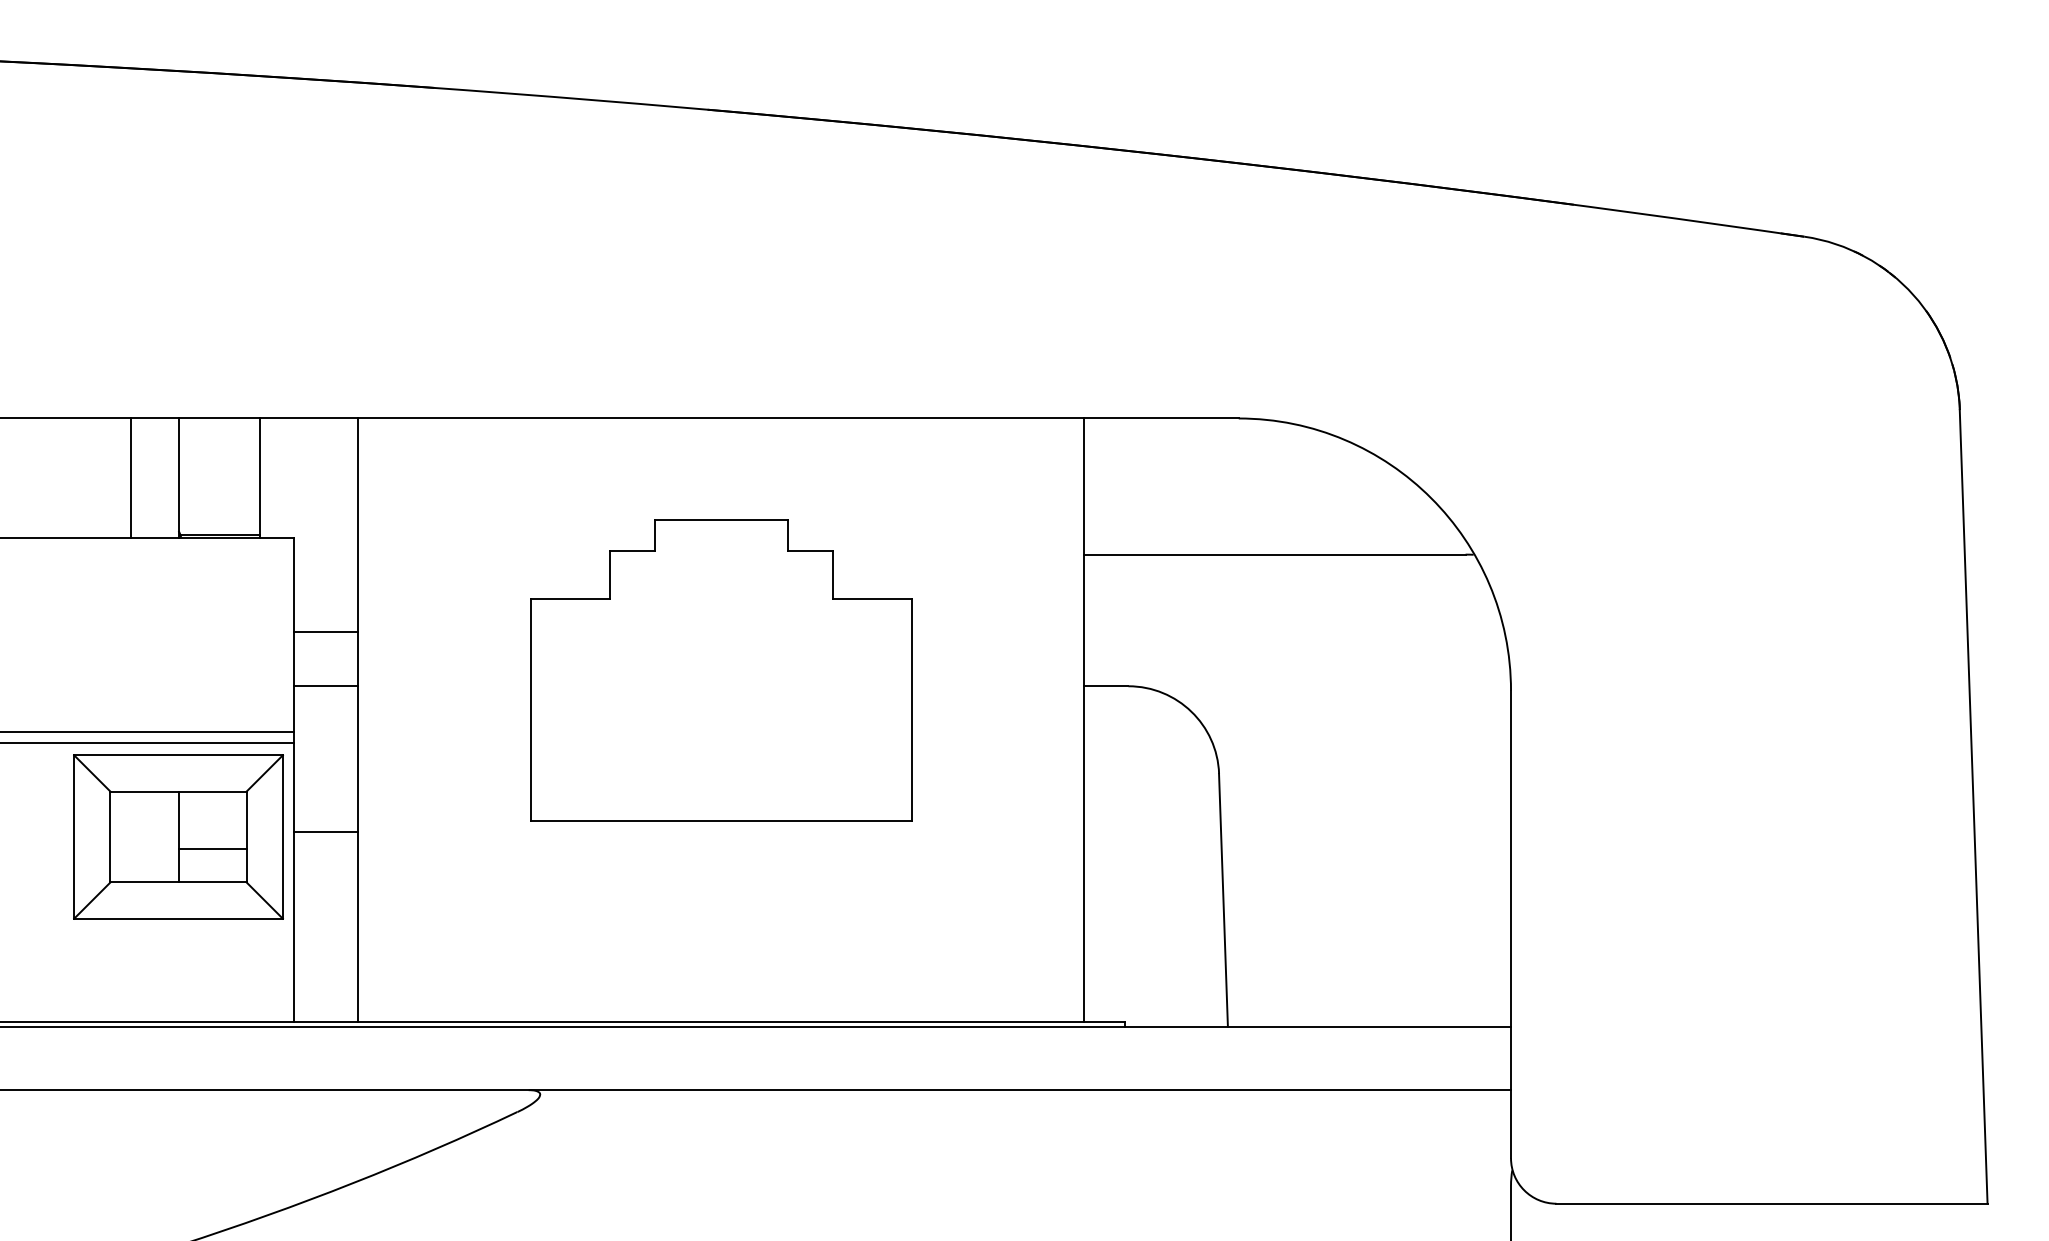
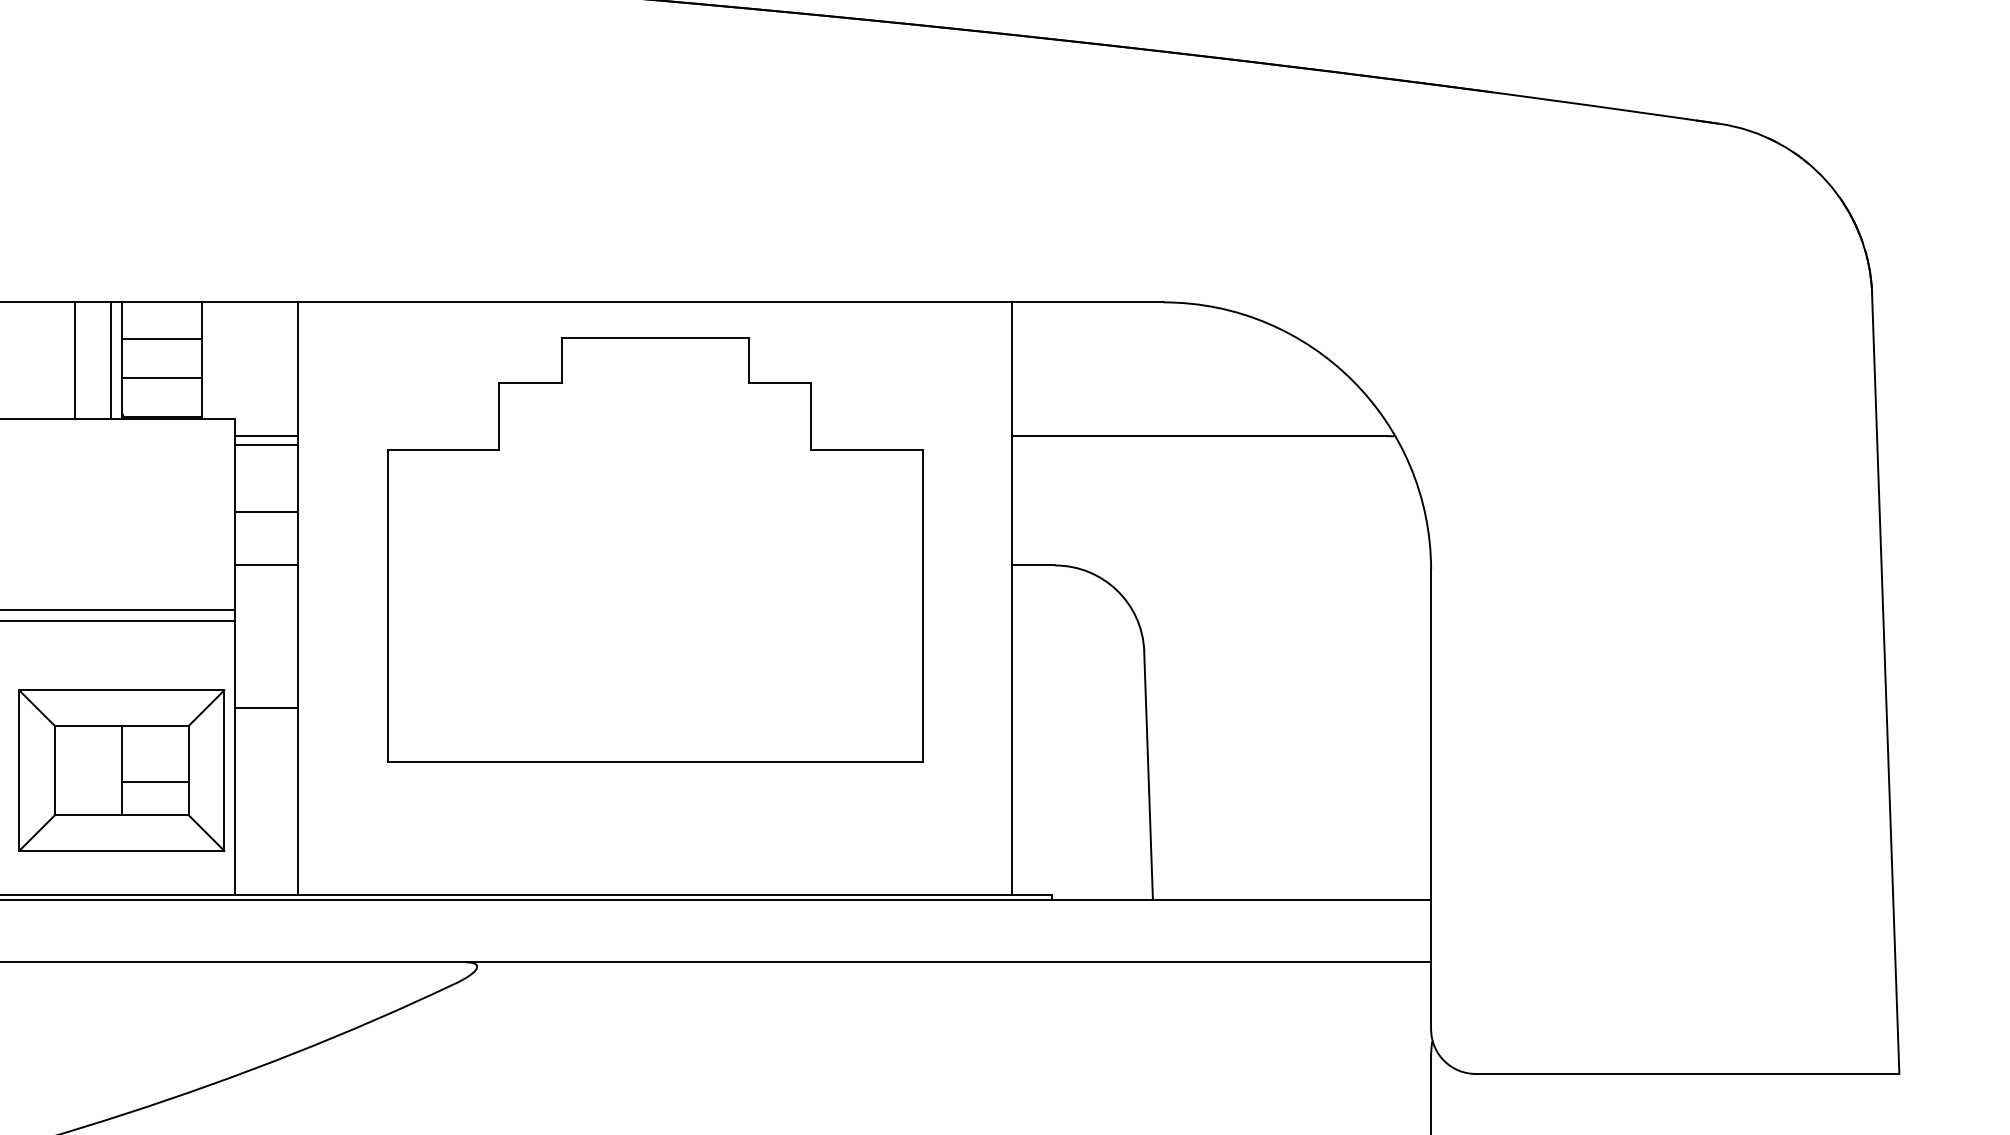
line: (218, 455) -> (161, 338), added
line: (167, 477) -> (110, 360), added
line: (218, 495) -> (161, 378), added
line: (325, 554) -> (266, 436), added
line: (325, 563) -> (266, 444), added
part: (721, 670) -> (655, 550), size x1.43
part: (178, 836) -> (121, 770), moved

